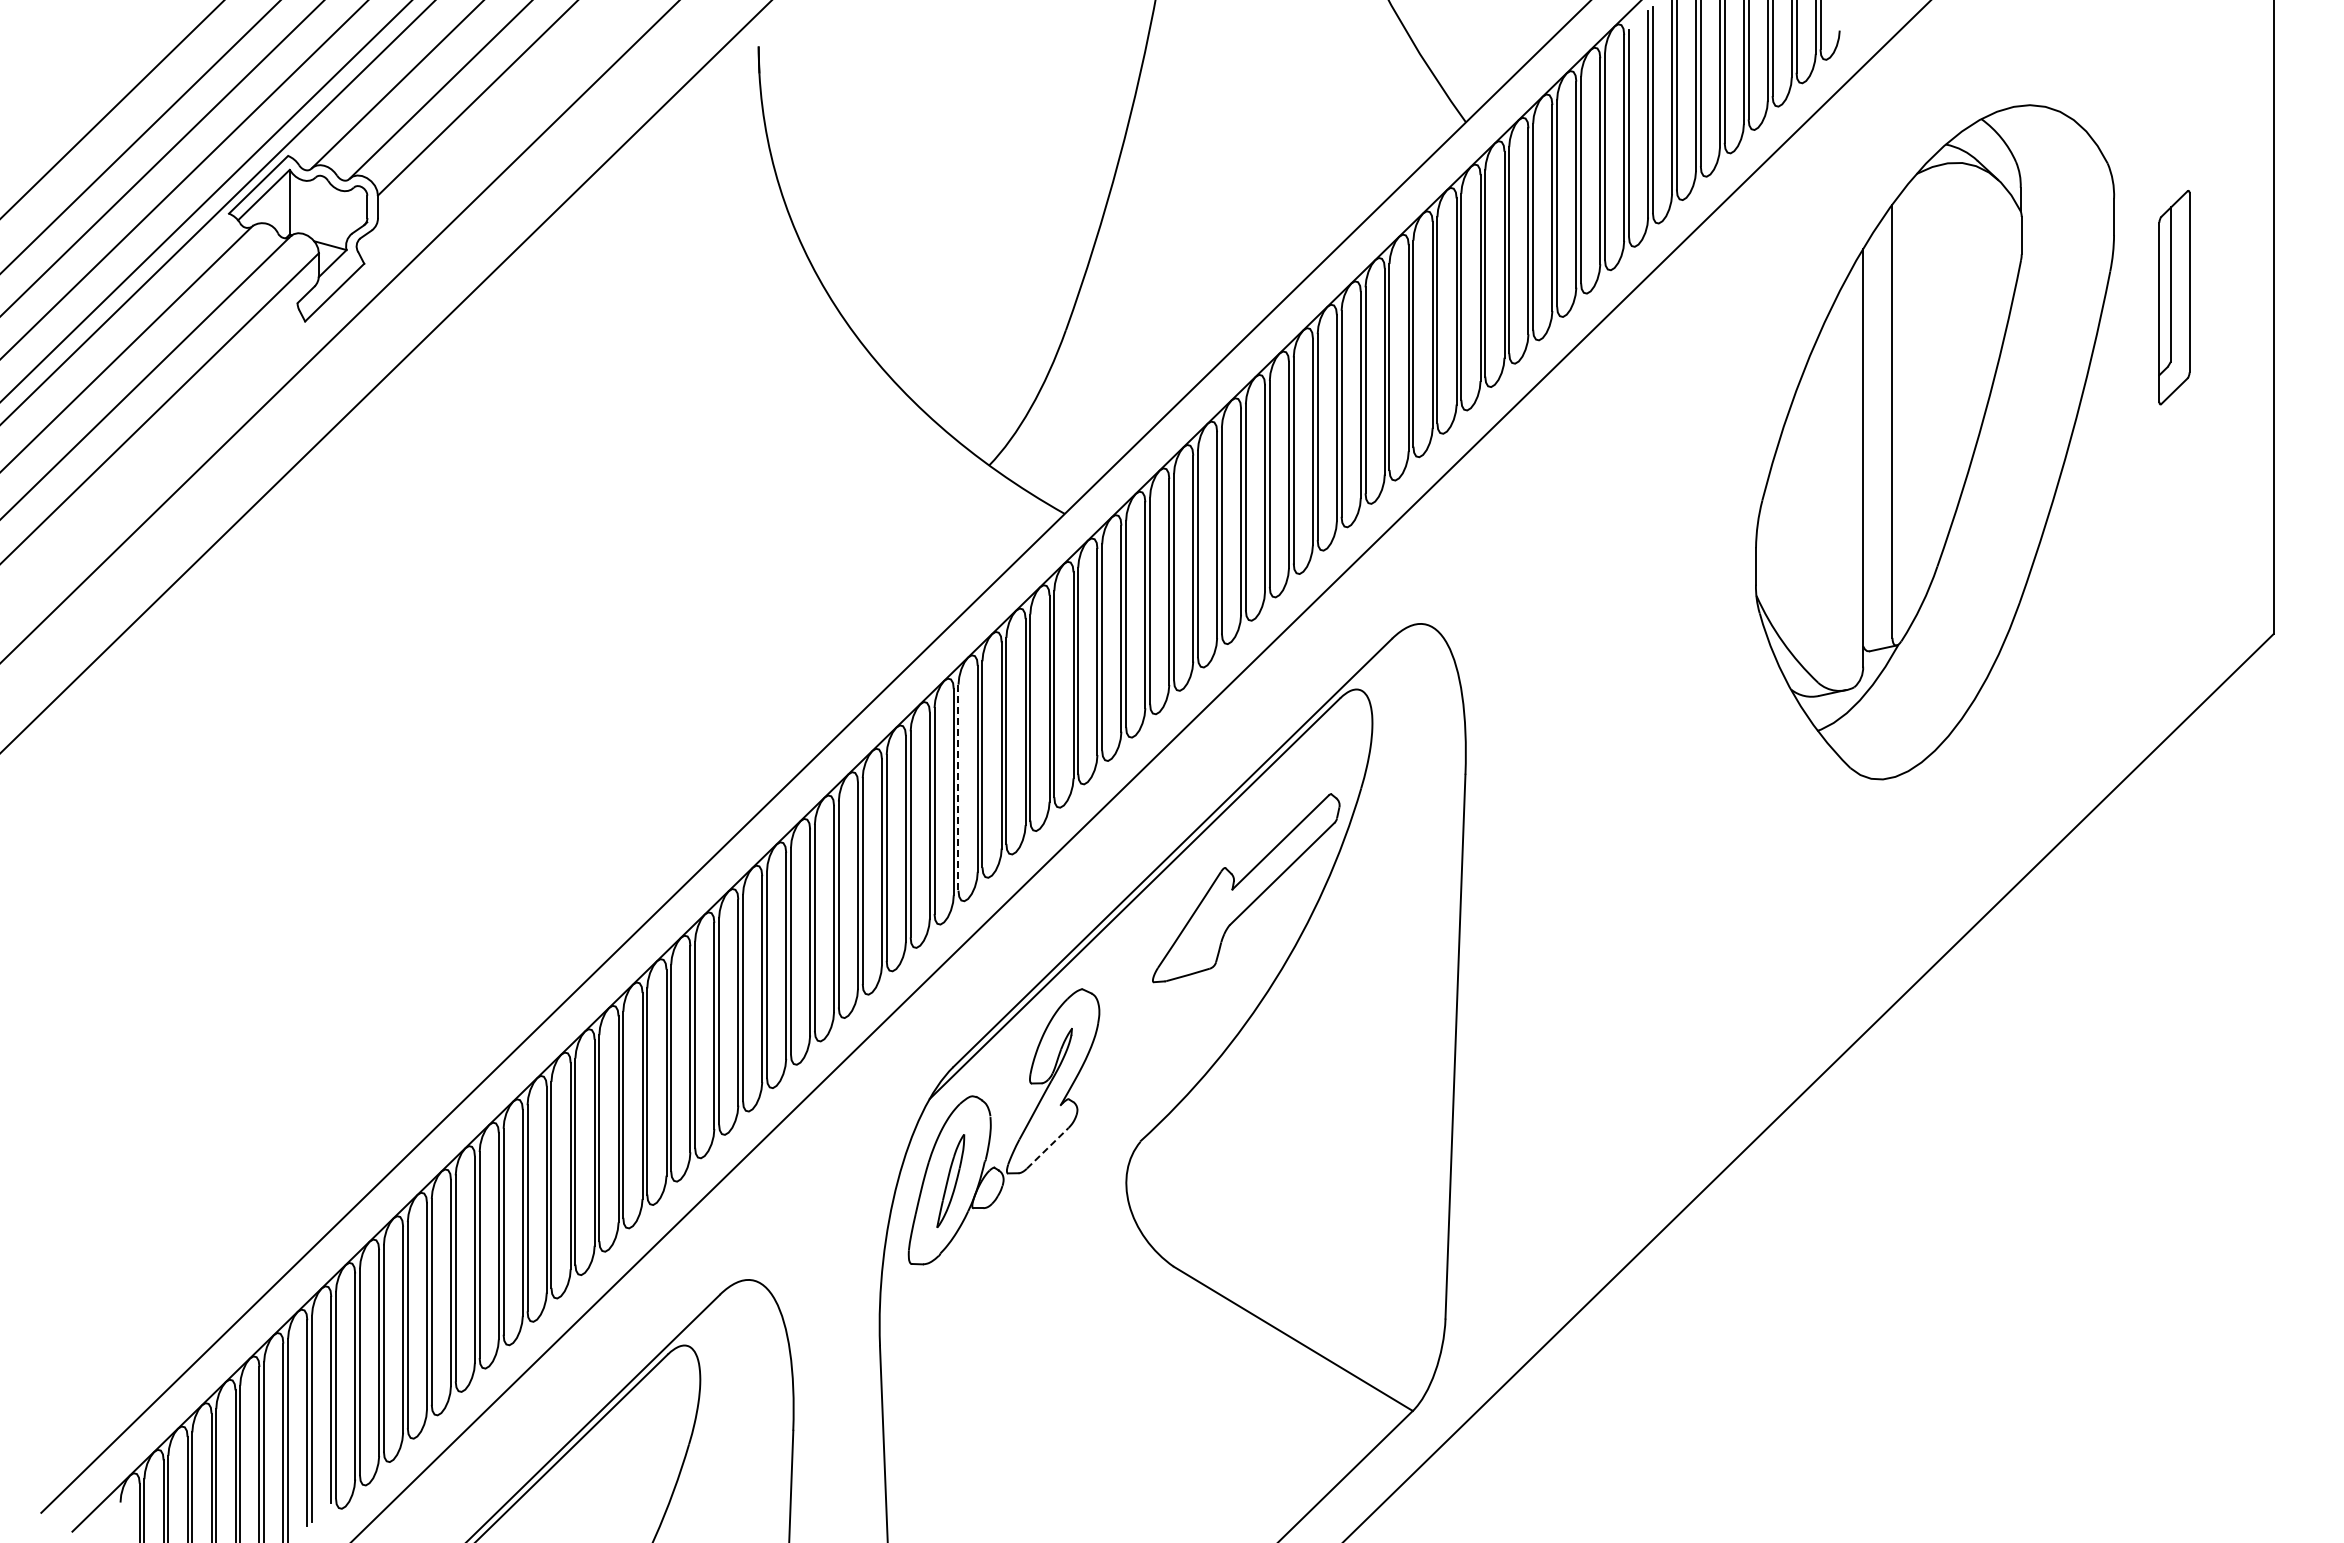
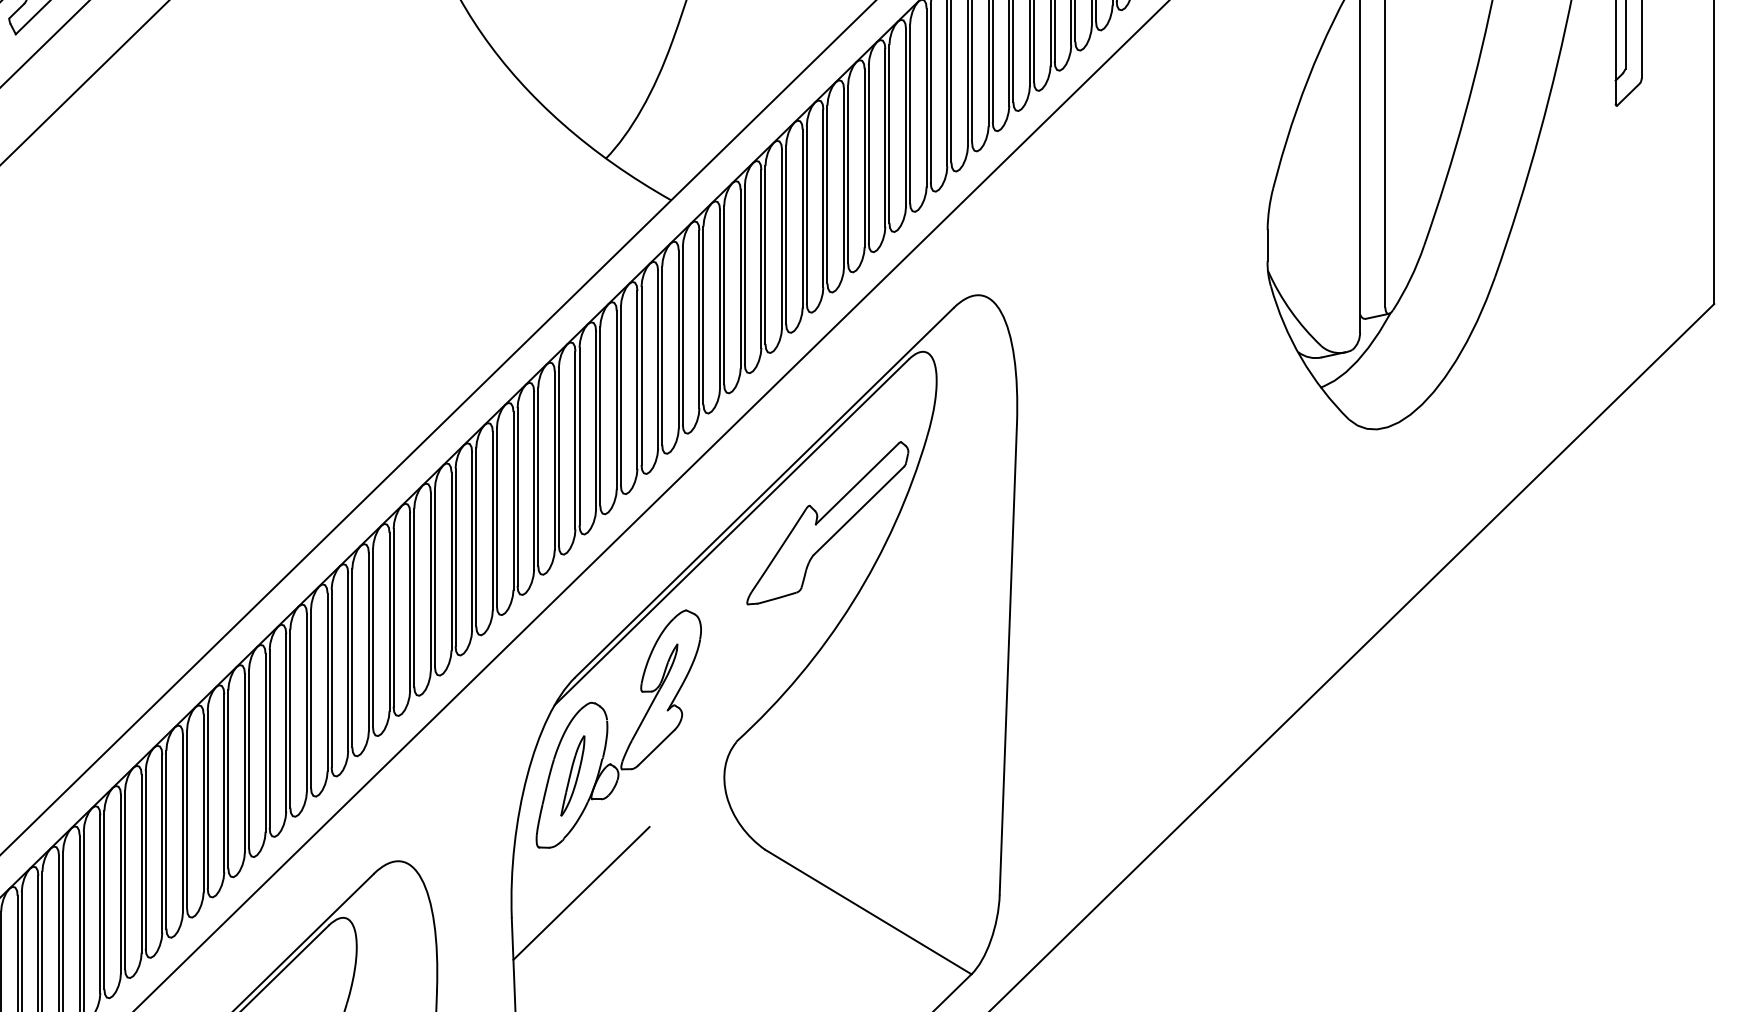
line: (958, 787) -> (579, 436), dashed -> solid
line: (1048, 1147) -> (657, 746), dashed -> solid
line: (960, 1317) -> (581, 893), added

